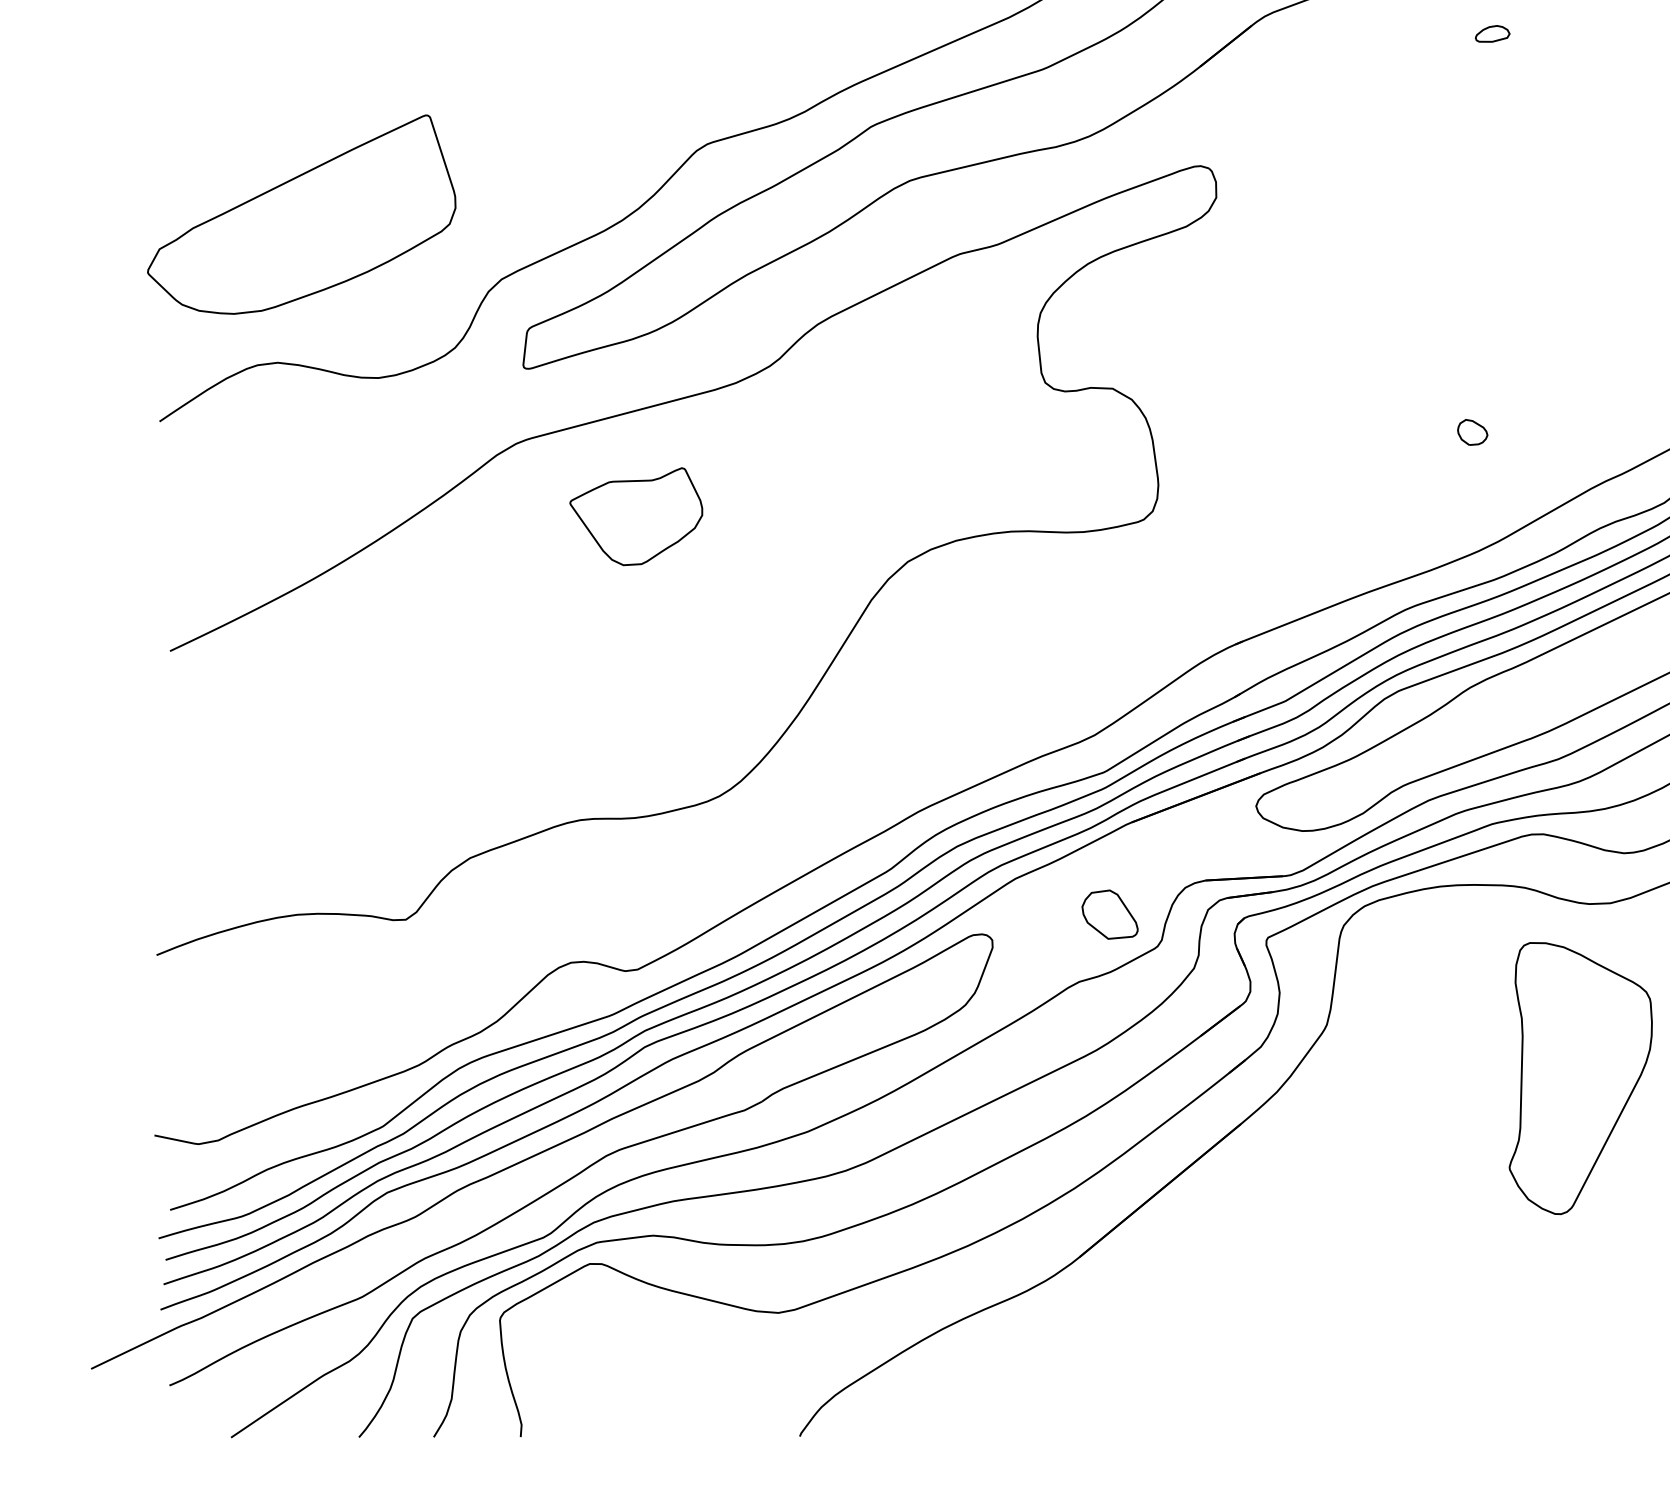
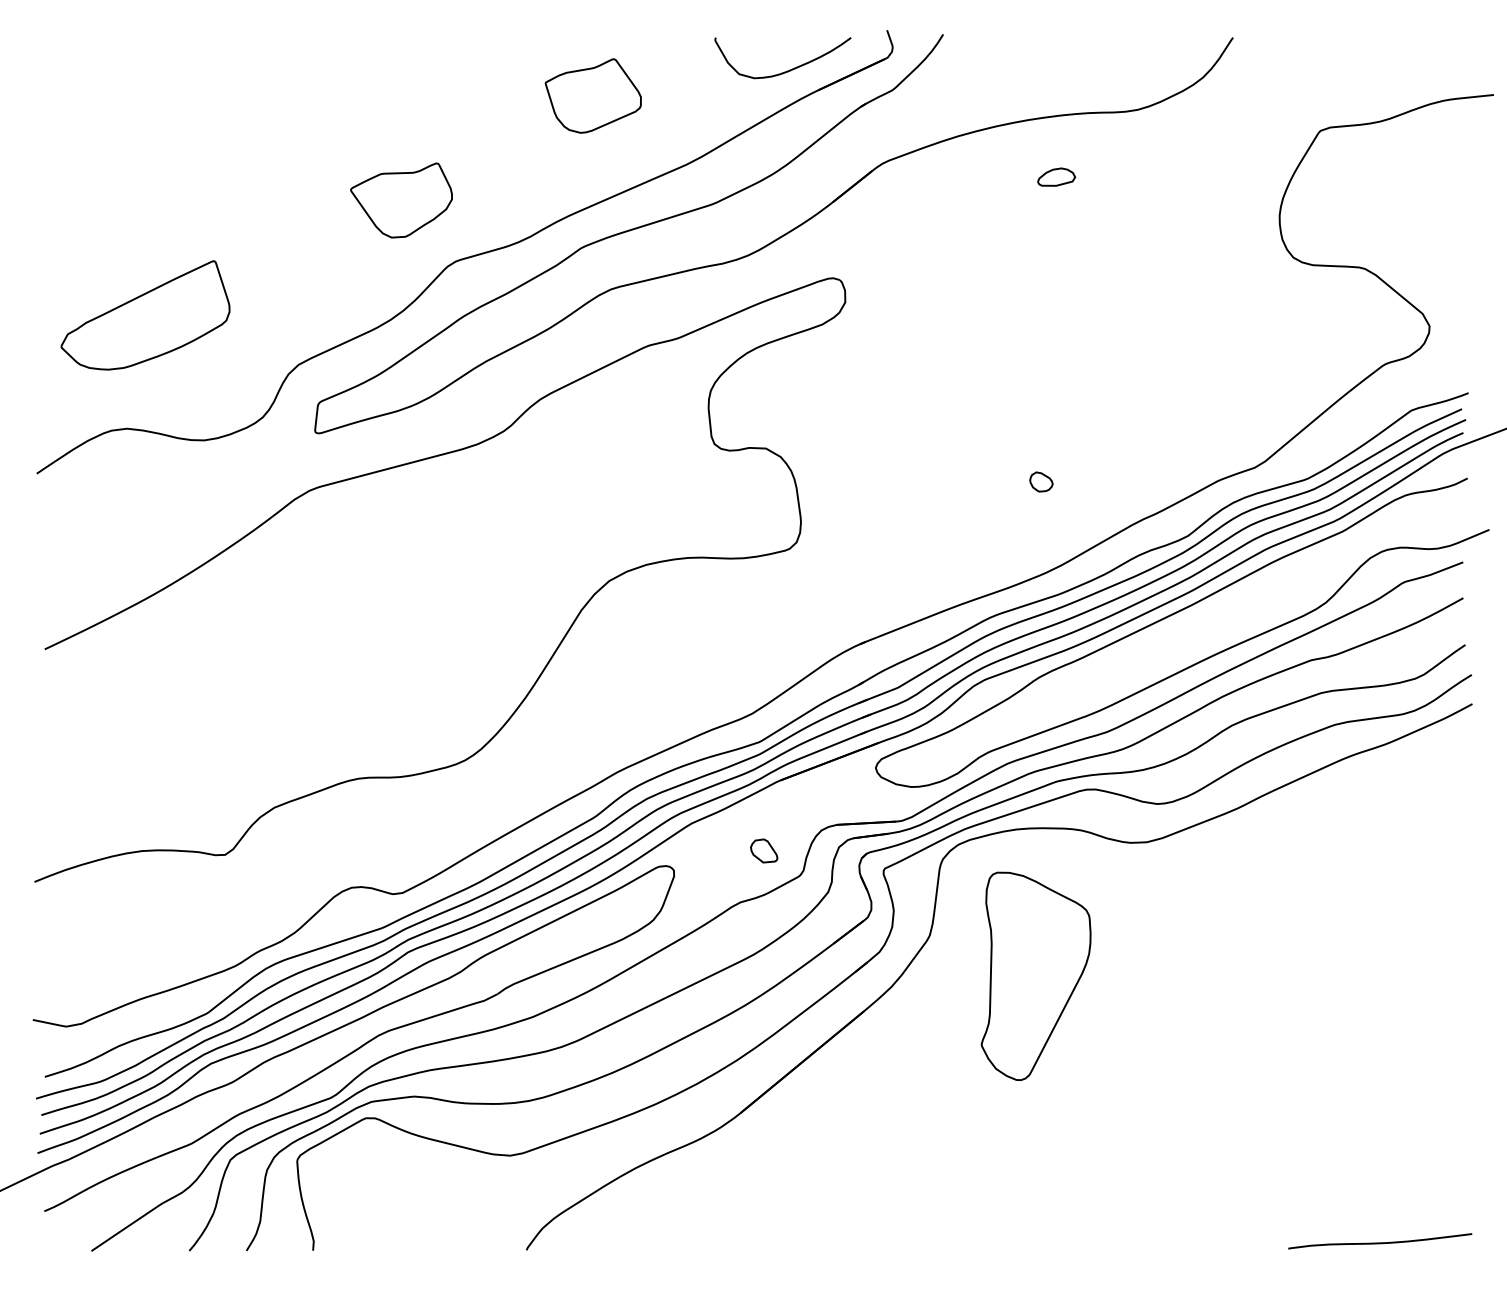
part: (1492, 33) -> (1056, 176), size x1.43
part: (301, 214) -> (145, 315), size x0.71
part: (636, 516) -> (401, 200), moved
part: (1110, 914) -> (764, 850), size x0.62
part: (1579, 1077) -> (1035, 975), moved

